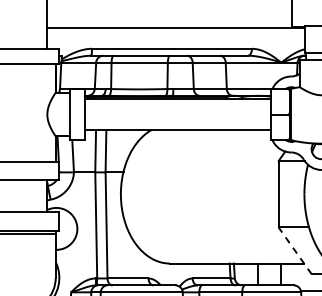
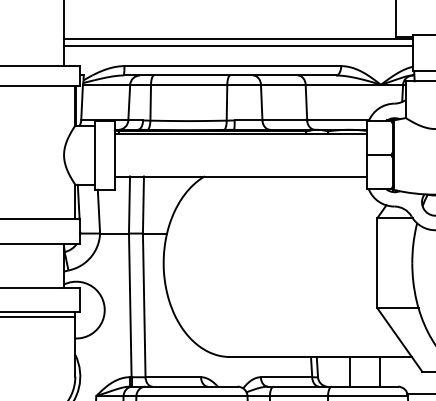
line: (176, 33) -> (238, 45), added
line: (295, 250) -> (400, 339), dashed -> solid

